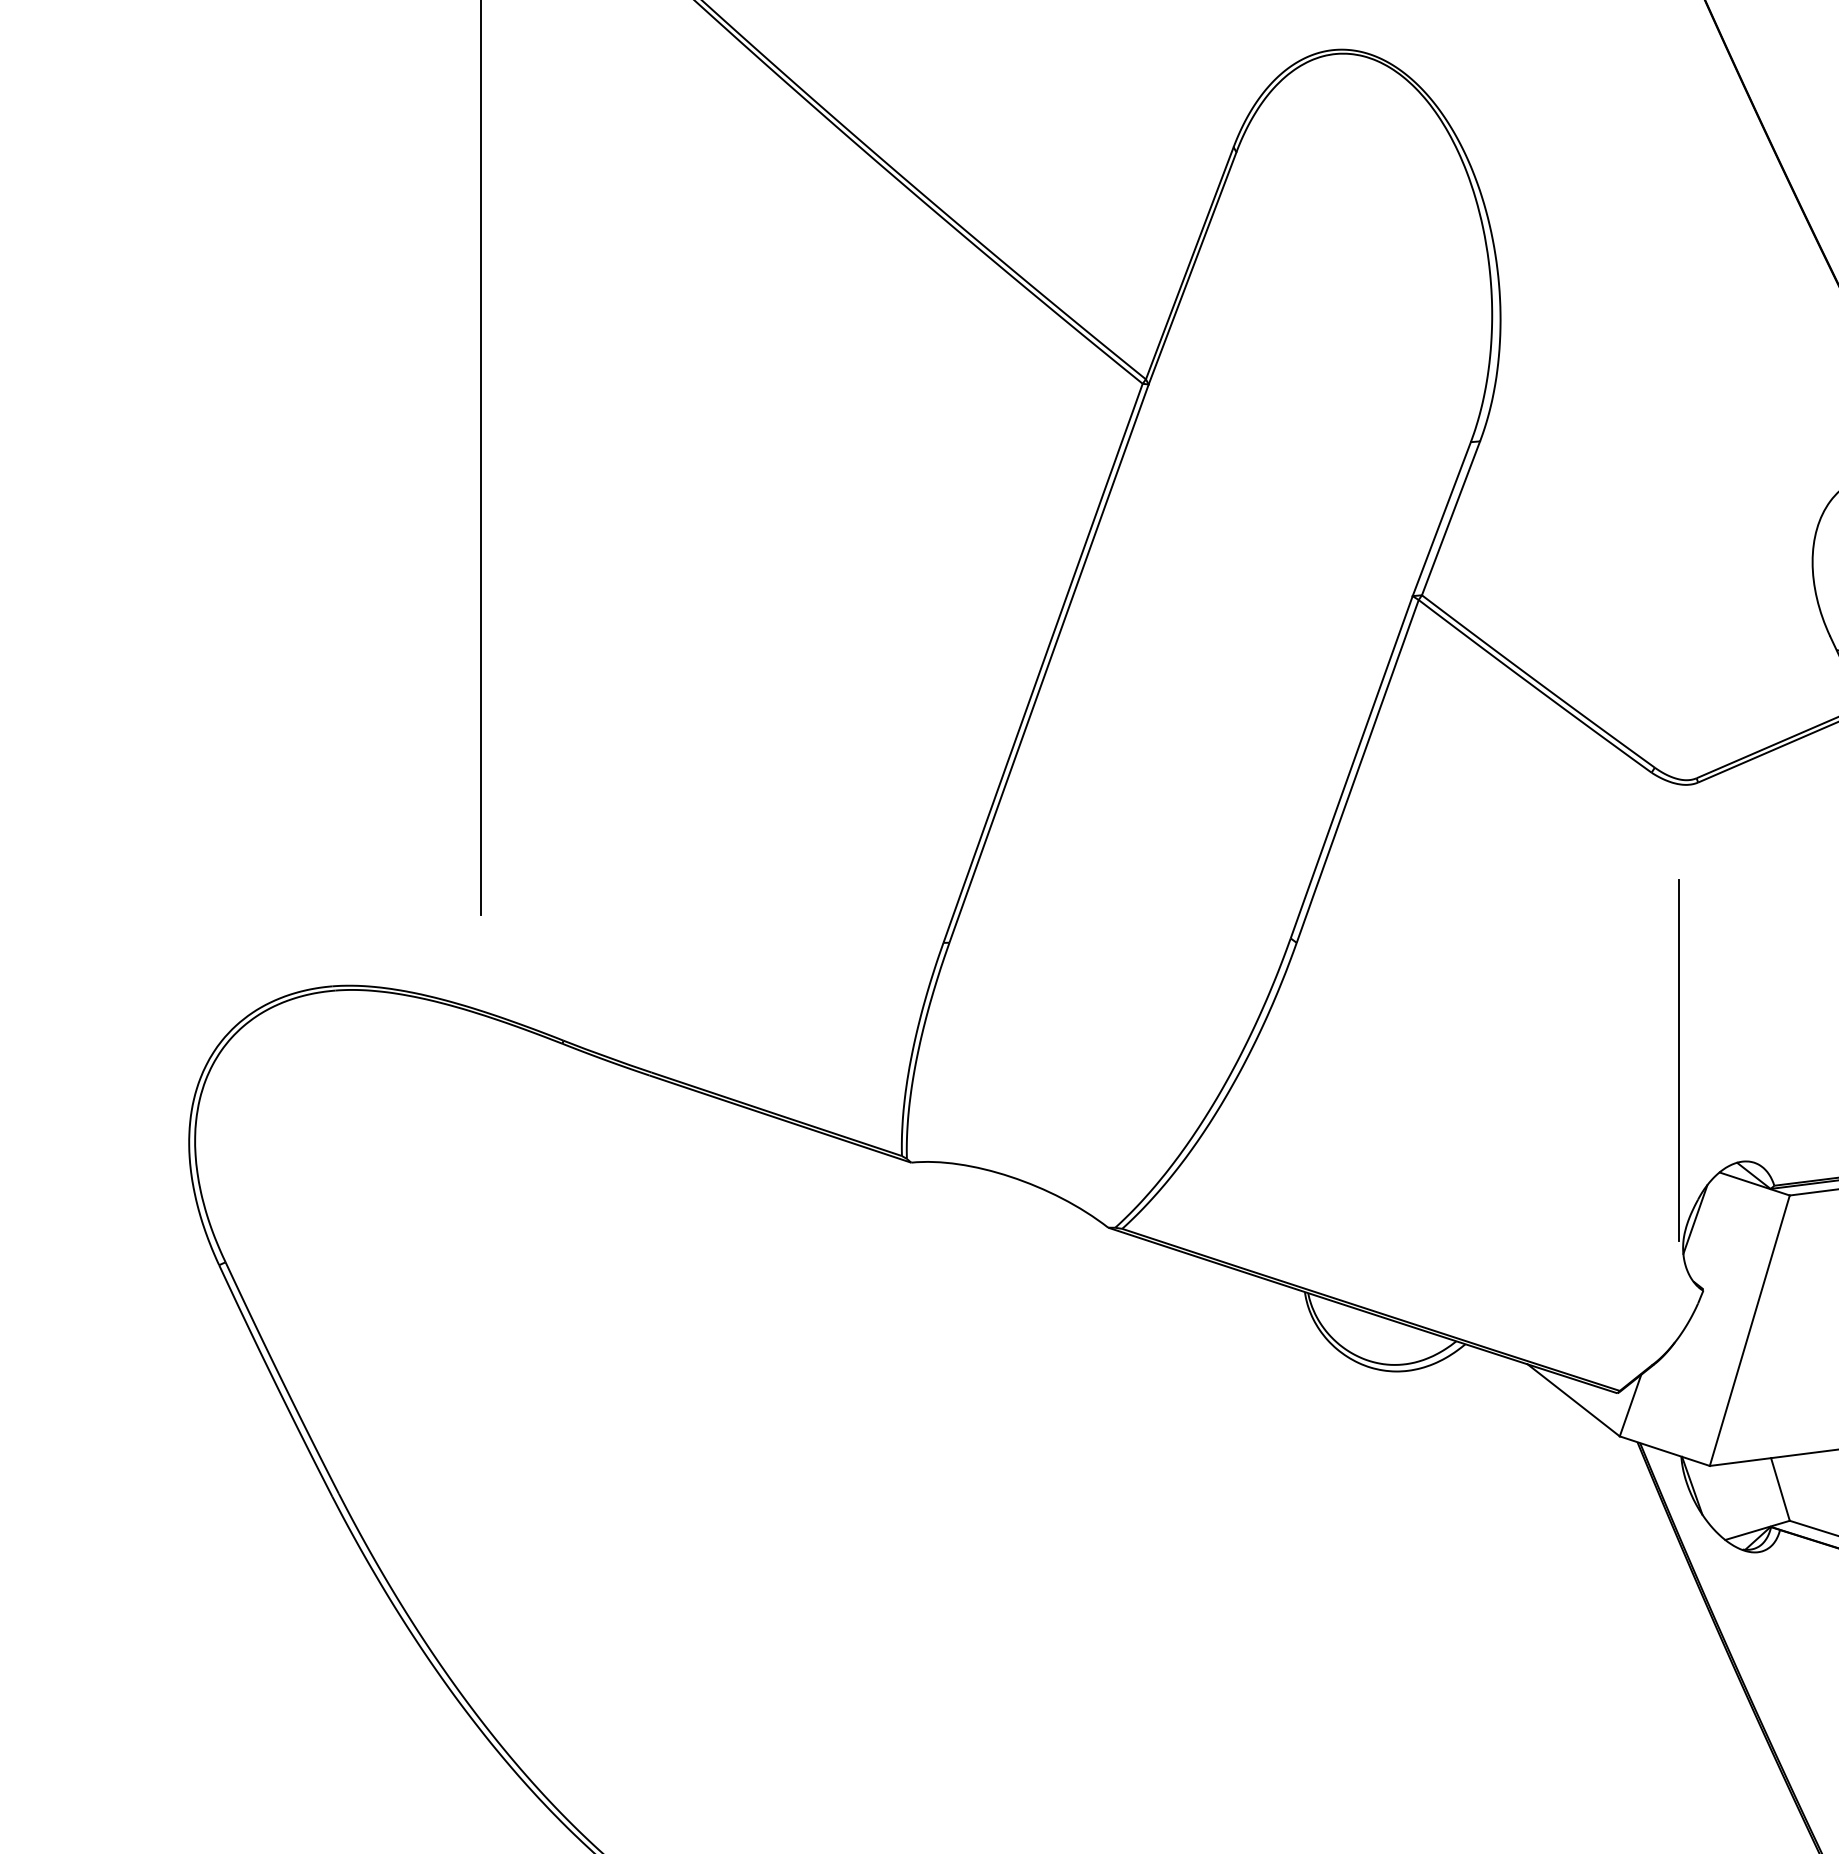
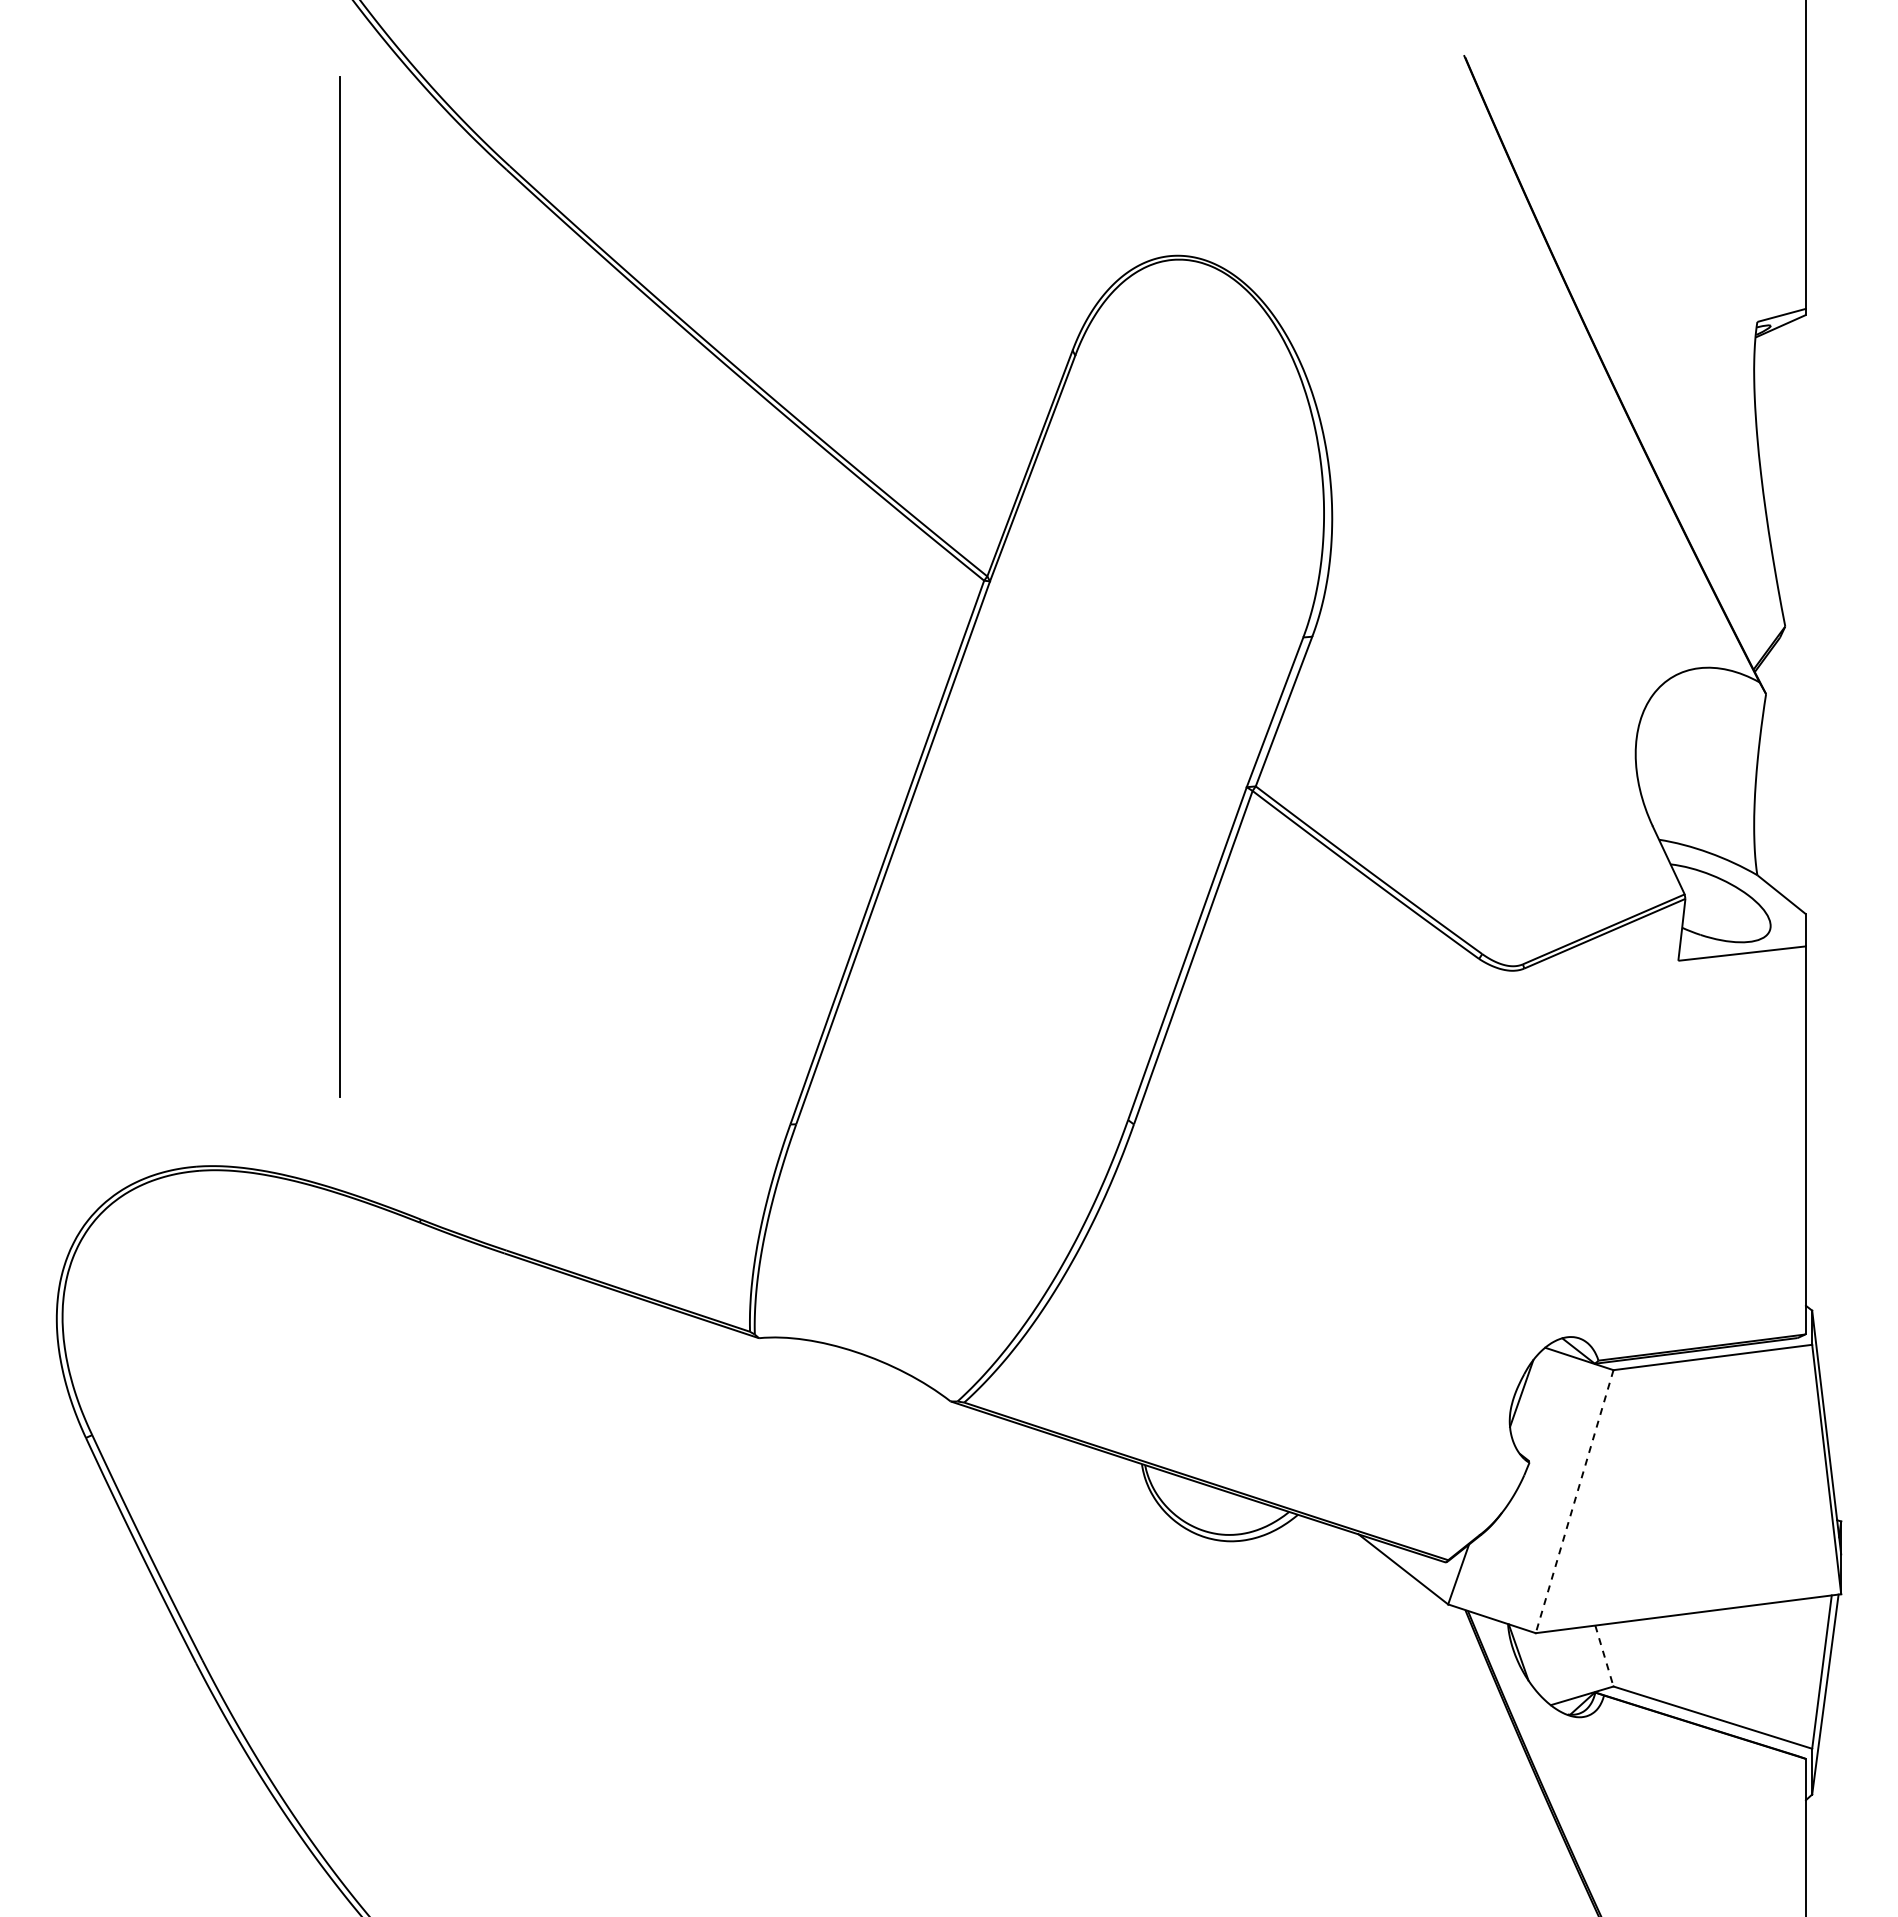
line: (1678, 1060) -> (1505, 1238), removed
line: (1749, 1331) -> (1574, 1502), solid -> dashed
line: (1780, 1489) -> (1604, 1656), solid -> dashed

